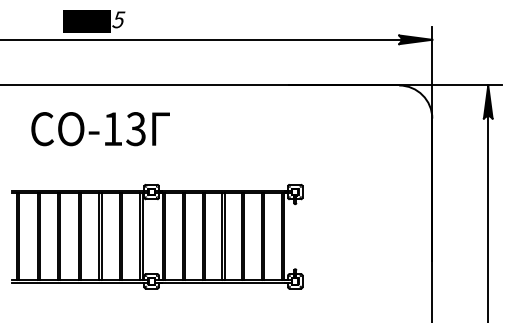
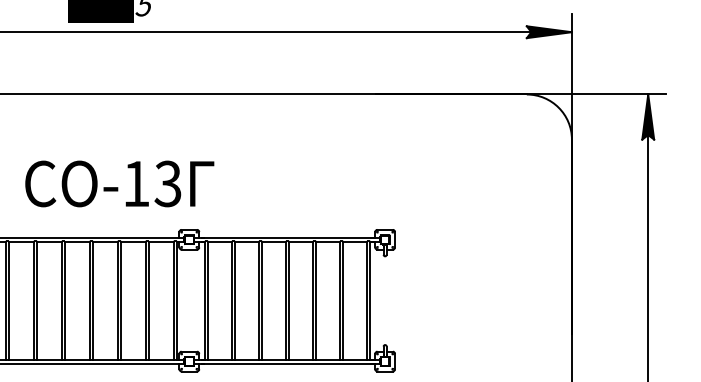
text: (100, 129) -> (119, 184), moved

